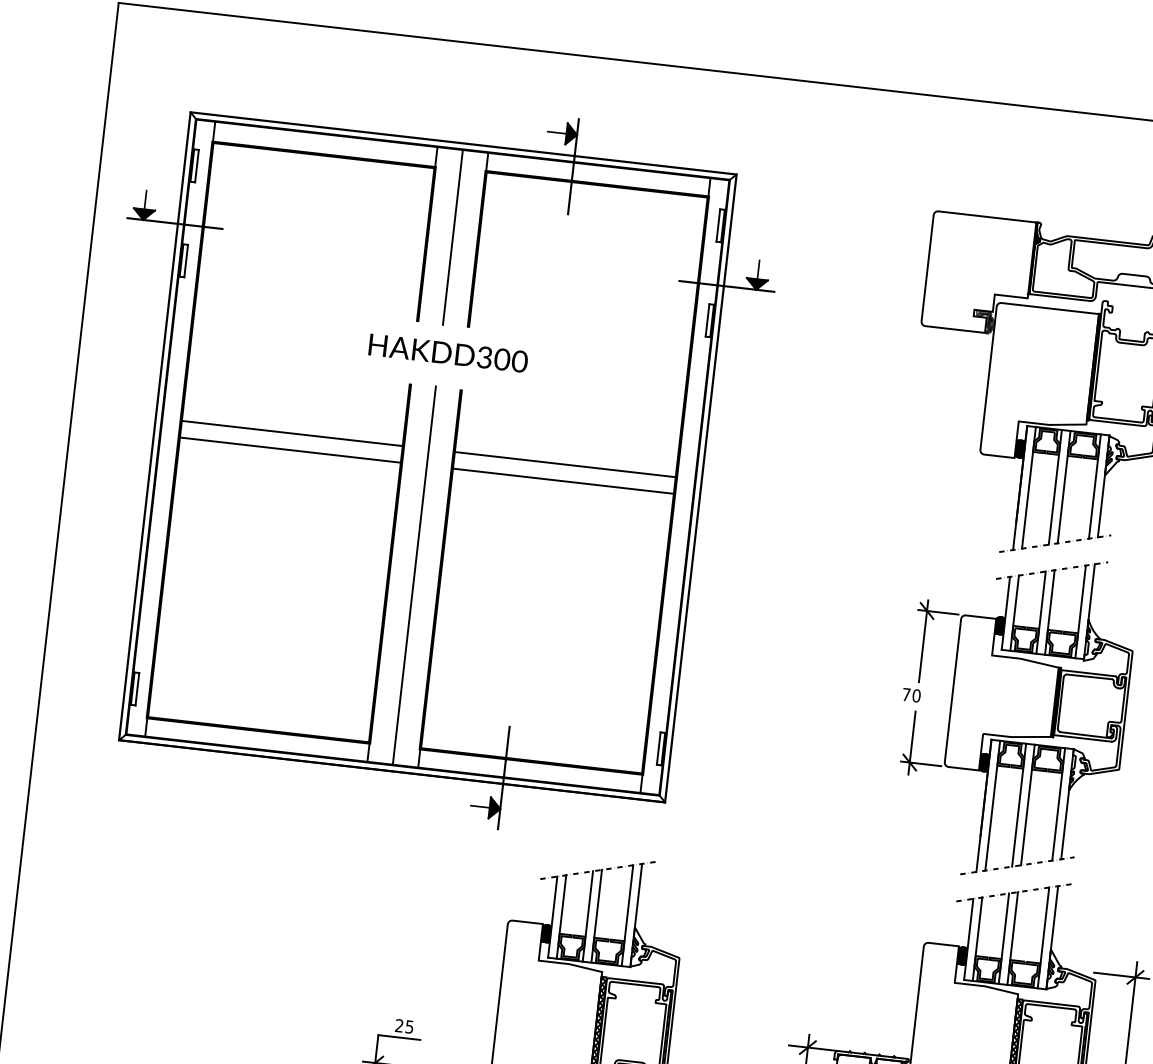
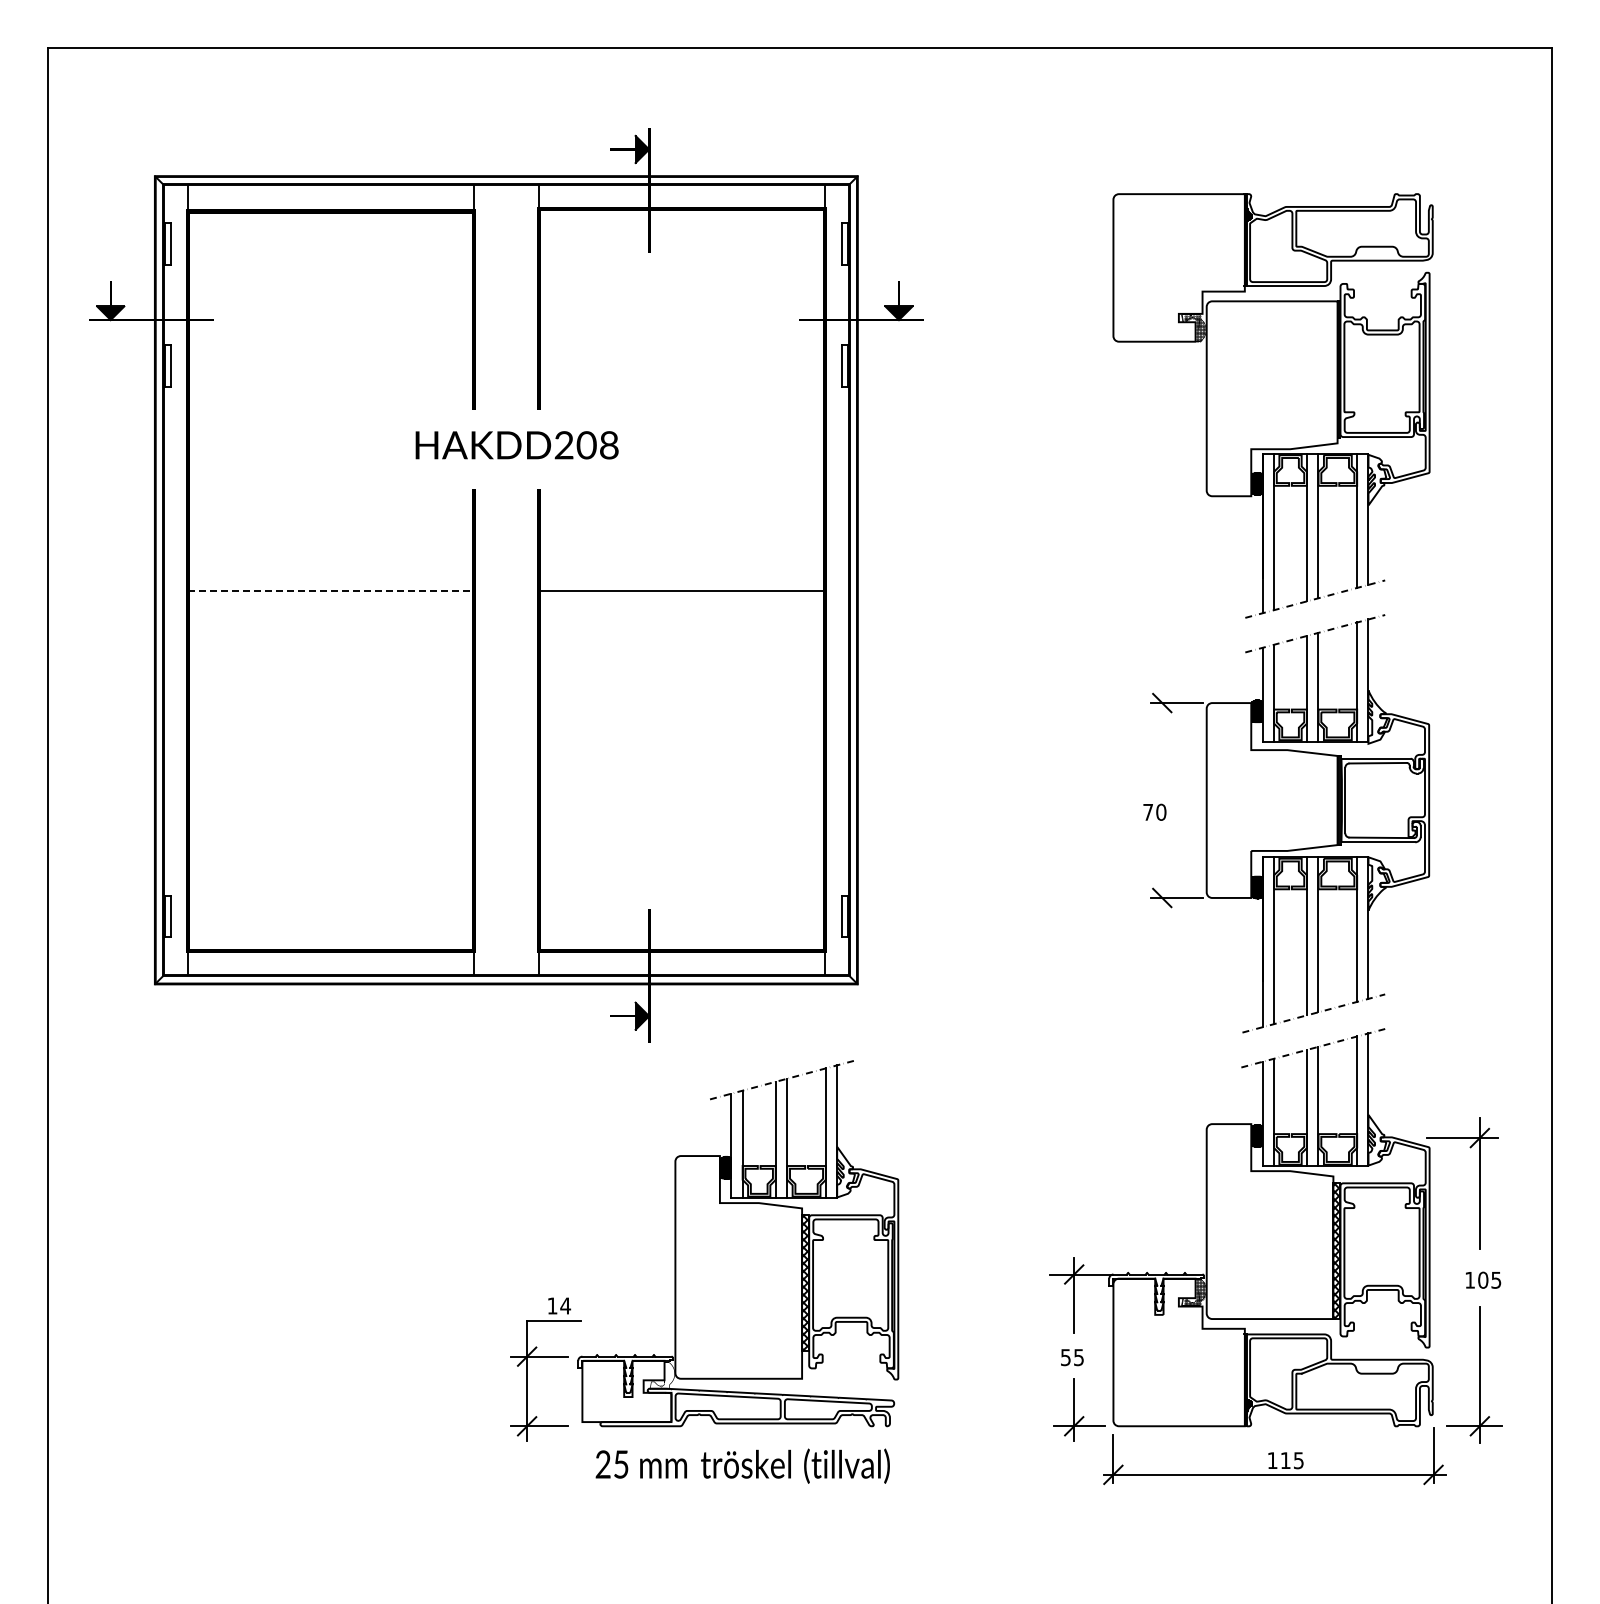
line: (453, 237) -> (506, 297), removed
text: (502, 359) -> (586, 445), HAKDD300 -> HAKDD208
line: (292, 433) -> (330, 569), removed
line: (290, 449) -> (330, 590), solid -> dashed
line: (565, 464) -> (681, 569), removed
line: (414, 575) -> (506, 732), removed
line: (923, 640) -> (1162, 741), removed
line: (912, 742) -> (1162, 872), removed
text: (404, 1026) -> (559, 1305), 25 -> 14

